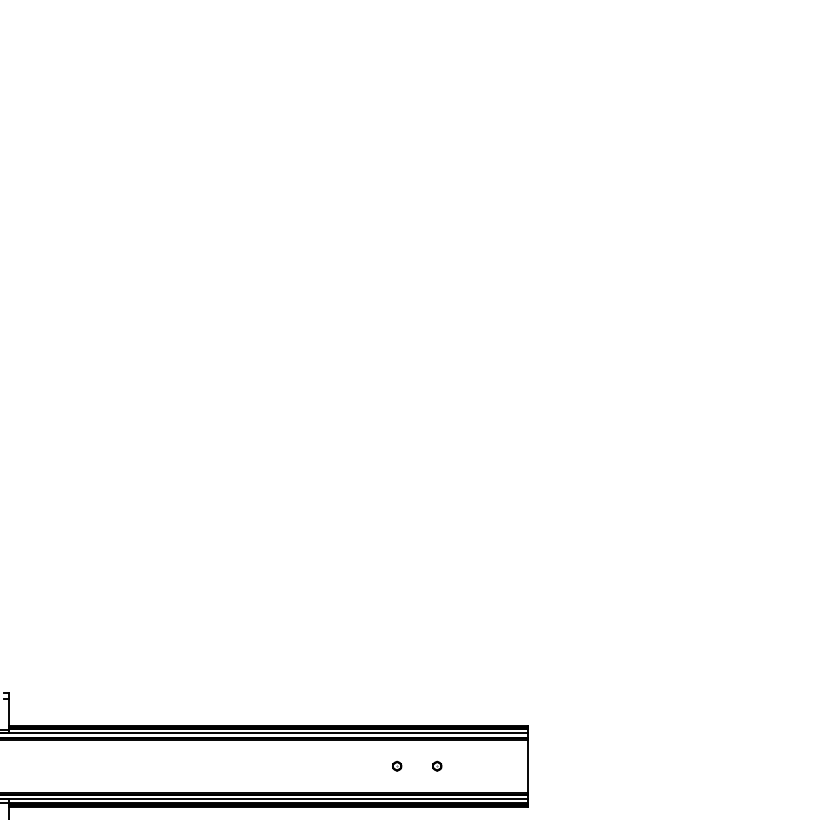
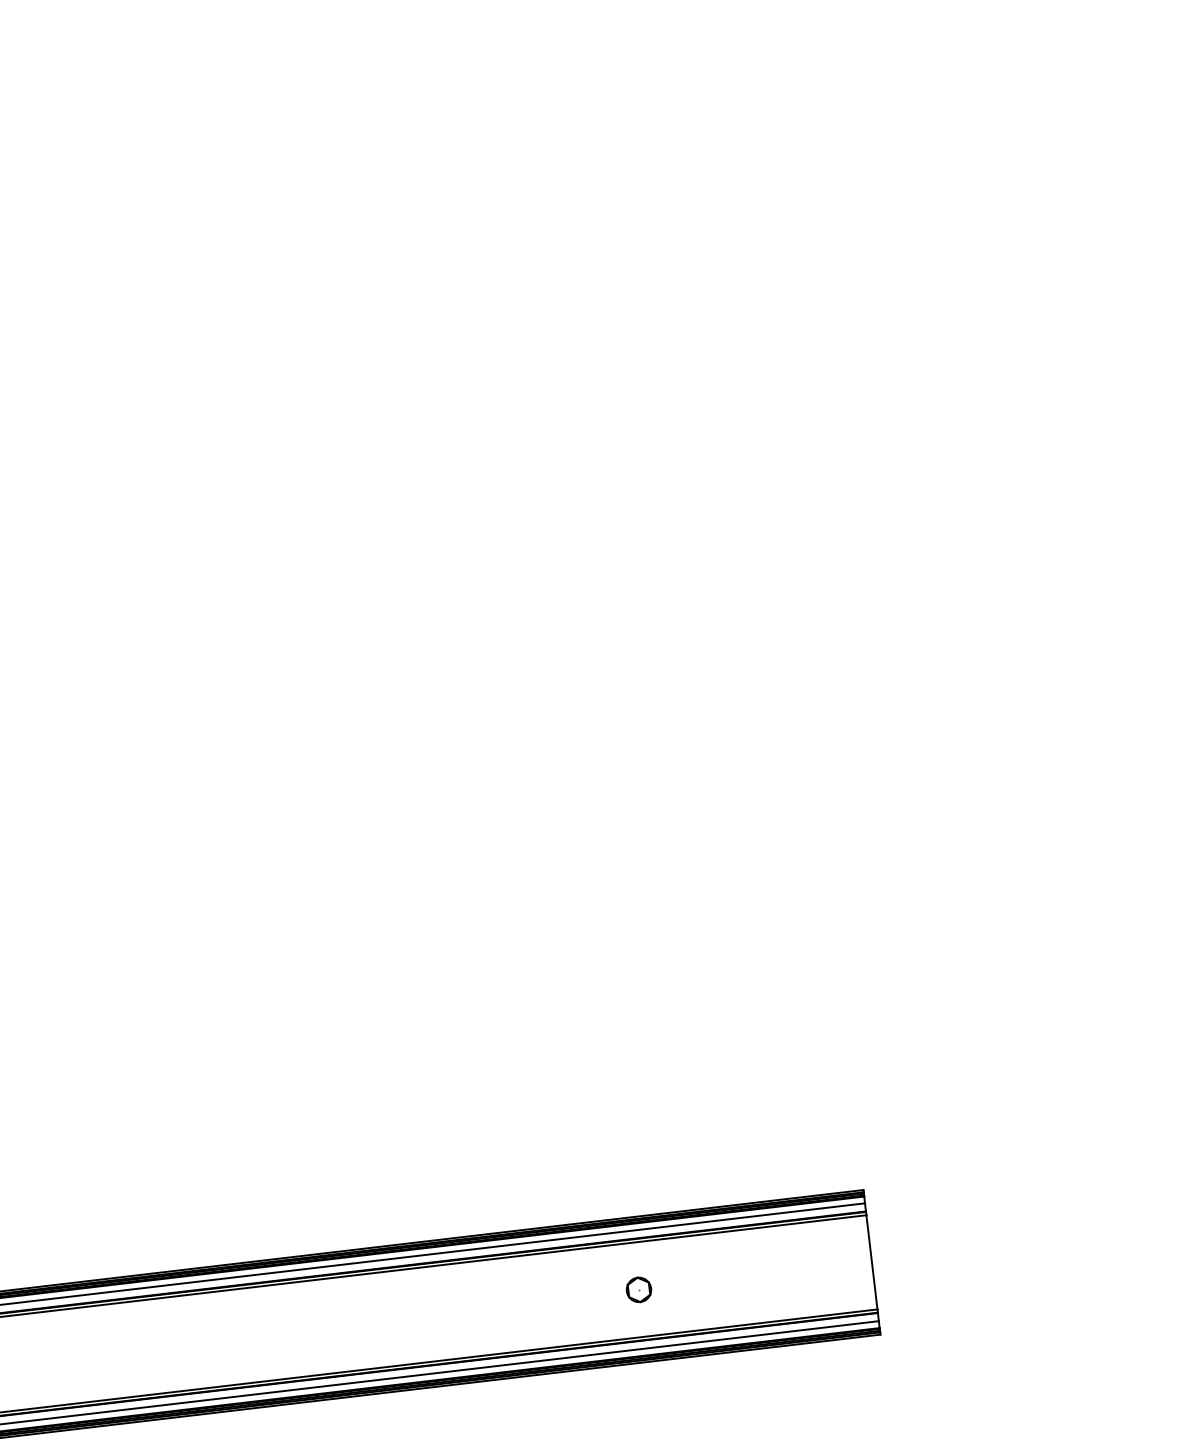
part: (397, 765) -> (639, 1288), size x1.6
part: (437, 765) -> (711, 1279), removed

